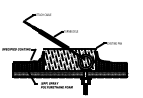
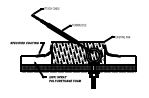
hatch: (28, 61) -> (36, 55), removed
hatch: (111, 61) -> (119, 55), removed

